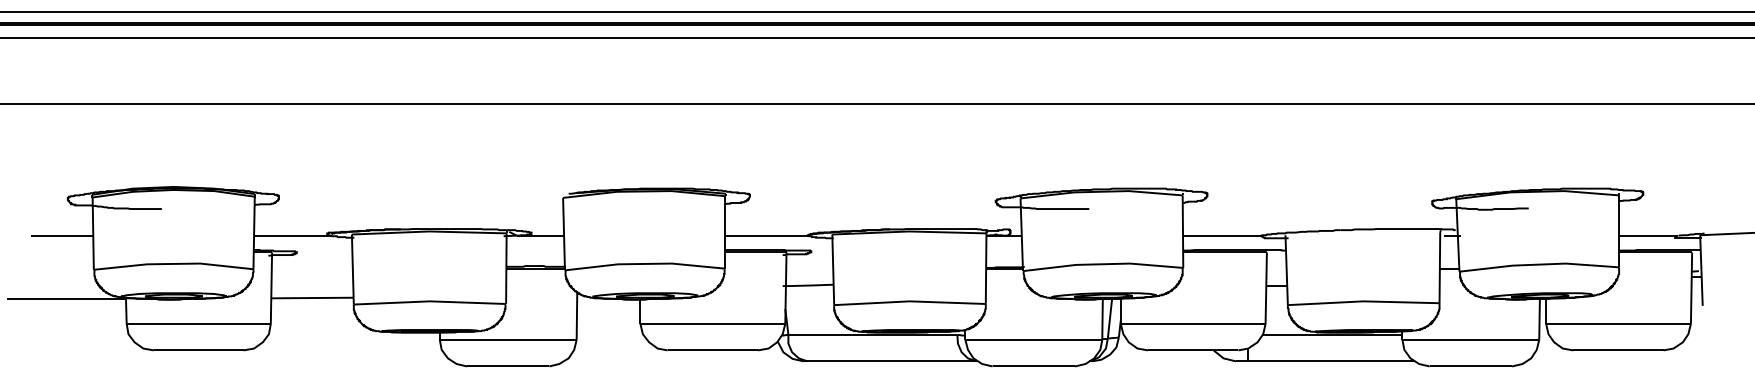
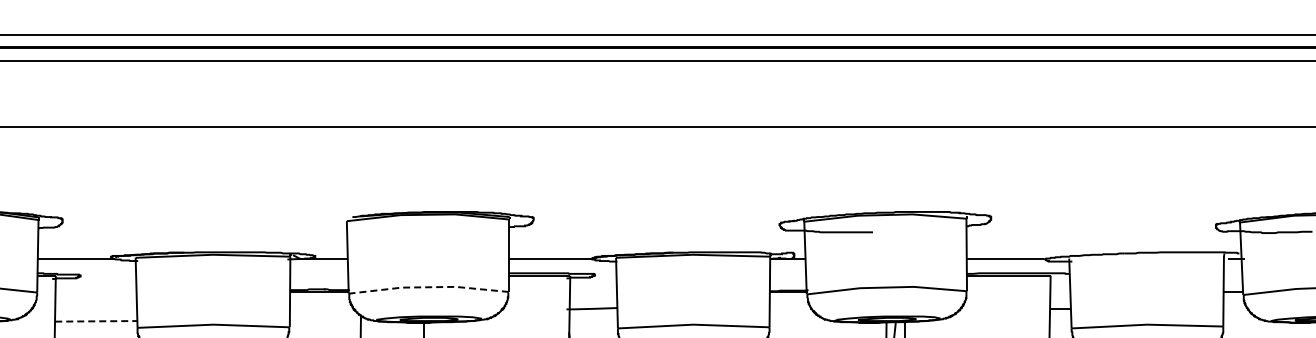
line: (645, 263) -> (429, 286), solid -> dashed
line: (312, 298) -> (96, 321), solid -> dashed

